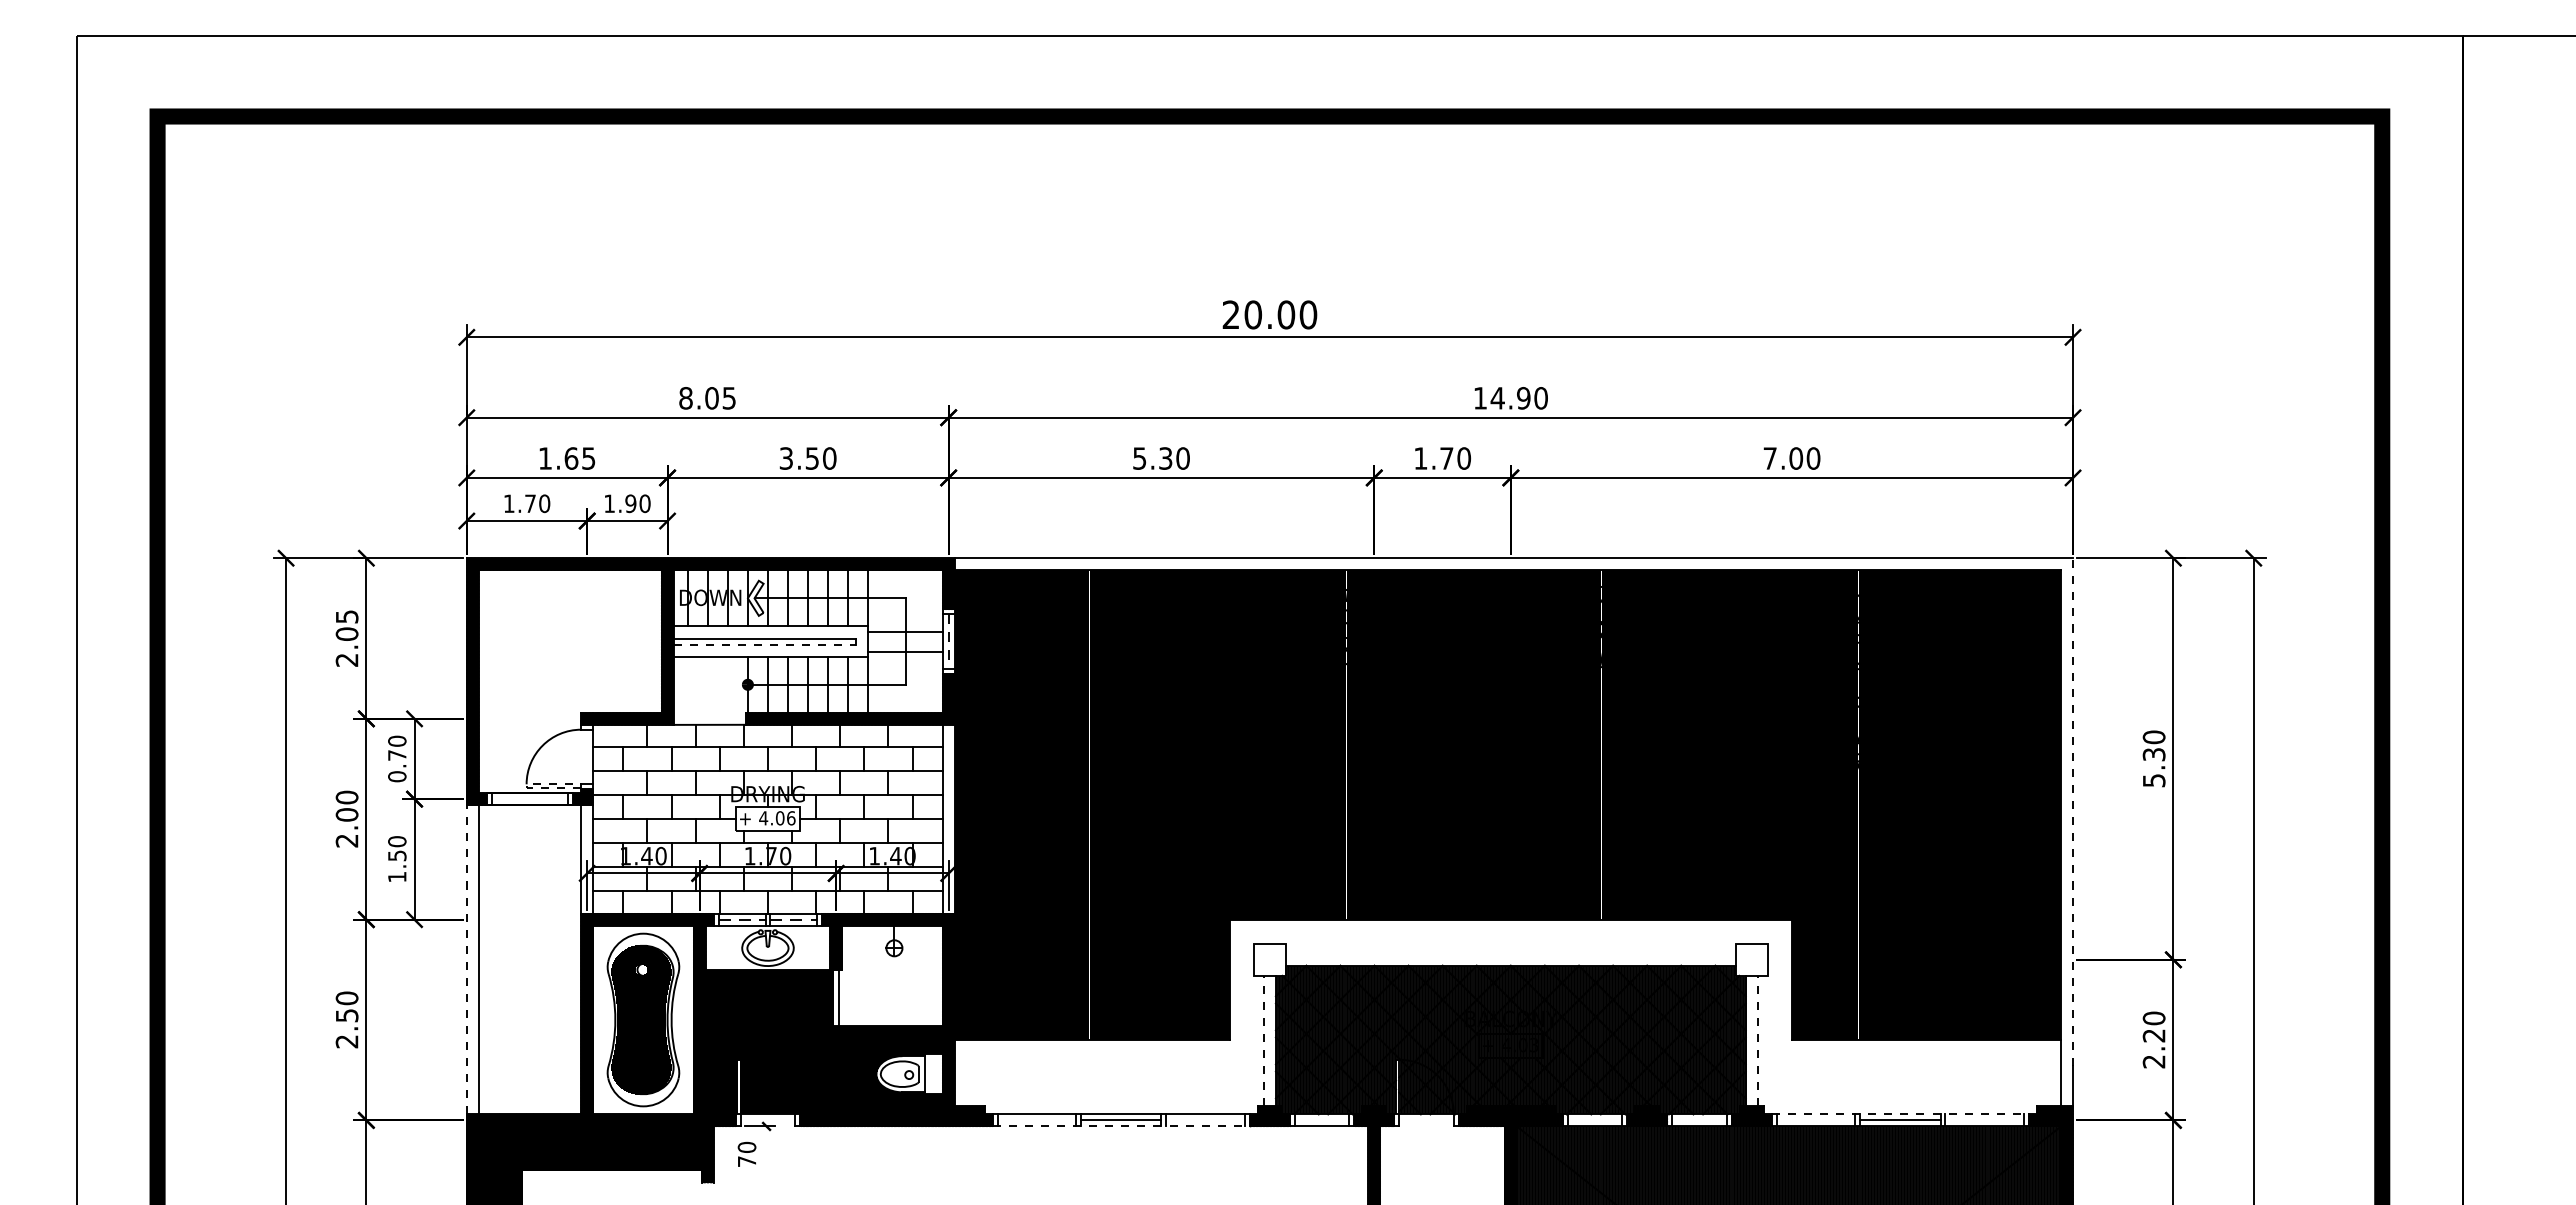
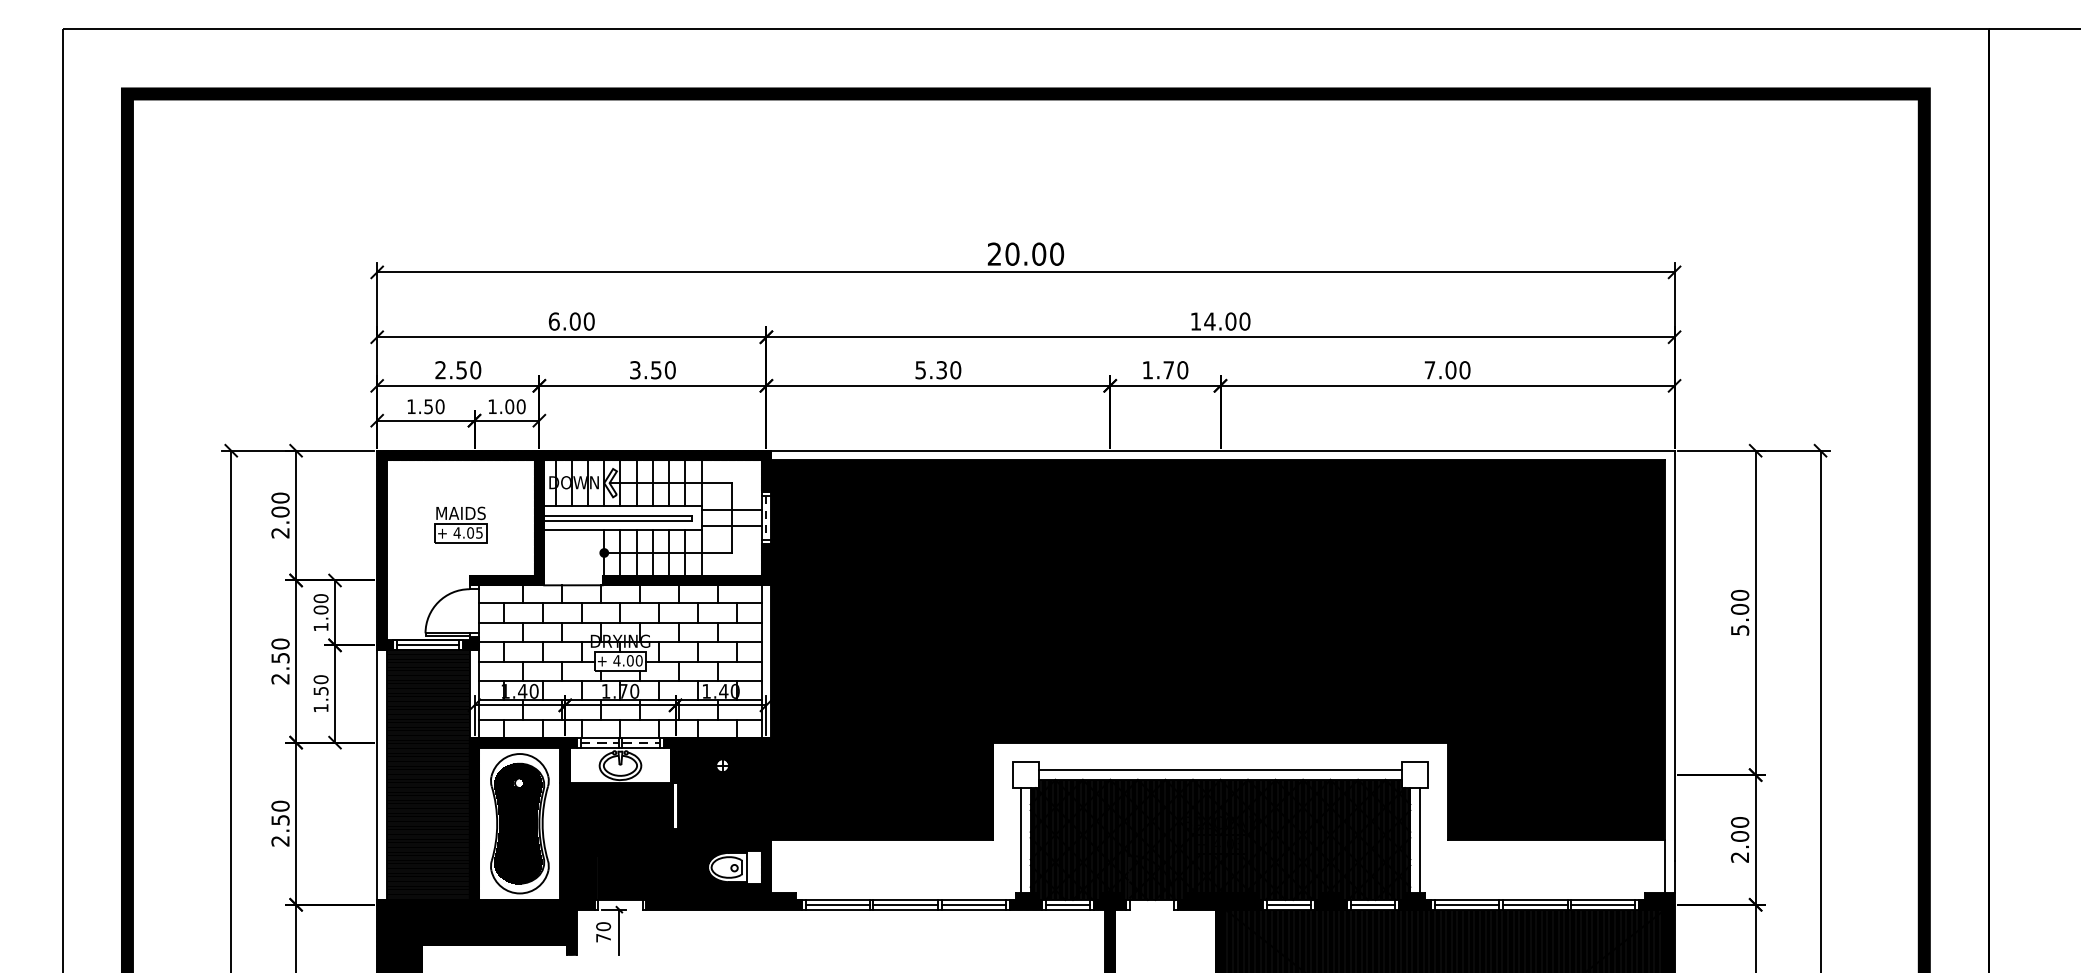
text: (707, 398) -> (571, 321), 8.05 -> 6.00
text: (1523, 398) -> (1230, 321), 14.90 -> 14.00
text: (566, 458) -> (457, 370), 1.65 -> 2.50
text: (530, 503) -> (428, 406), 1.70 -> 1.50
text: (630, 503) -> (509, 406), 1.90 -> 1.00
text: (346, 616) -> (280, 497), 2.05 -> 2.00
line: (765, 644) -> (618, 520), dashed -> solid
part: (569, 650) -> (460, 525), added
text: (2153, 754) -> (1739, 609), 5.30 -> 5.00
text: (397, 765) -> (321, 618), 0.70 -> 1.00
line: (526, 785) -> (425, 634), dashed -> solid
line: (529, 799) -> (427, 645), added
line: (2073, 812) -> (1674, 656), dashed -> solid
text: (346, 814) -> (280, 657), 2.00 -> 2.50
text: (791, 818) -> (639, 660), 4.06 -> 4.00
line: (1510, 953) -> (1220, 770), added
hatch: (529, 958) -> (427, 774), added
line: (466, 959) -> (376, 774), dashed -> solid
hatch: (890, 975) -> (719, 787), added
text: (2153, 1035) -> (1739, 836), 2.20 -> 2.00
line: (1263, 1040) -> (1020, 840), dashed -> solid
line: (1757, 1040) -> (1419, 840), dashed -> solid
line: (1900, 1114) -> (1535, 900), dashed -> solid
line: (1036, 1120) -> (837, 904), added
line: (1205, 1120) -> (973, 904), added
line: (1321, 1120) -> (1067, 904), added
line: (1594, 1120) -> (1288, 904), added
line: (1699, 1120) -> (1372, 904), added
line: (1815, 1120) -> (1466, 904), added
line: (1984, 1120) -> (1603, 904), added
line: (1121, 1126) -> (906, 909), dashed -> solid
line: (766, 1154) -> (619, 932), added

